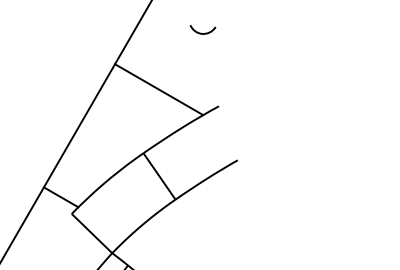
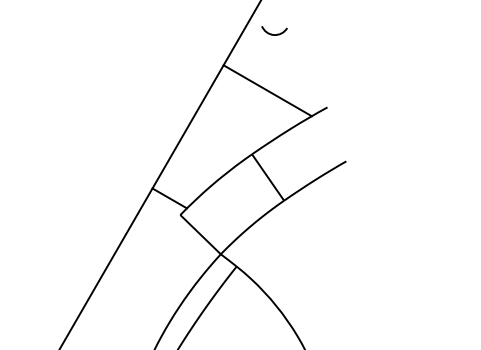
curve: (200, 32) -> (272, 33), moved

